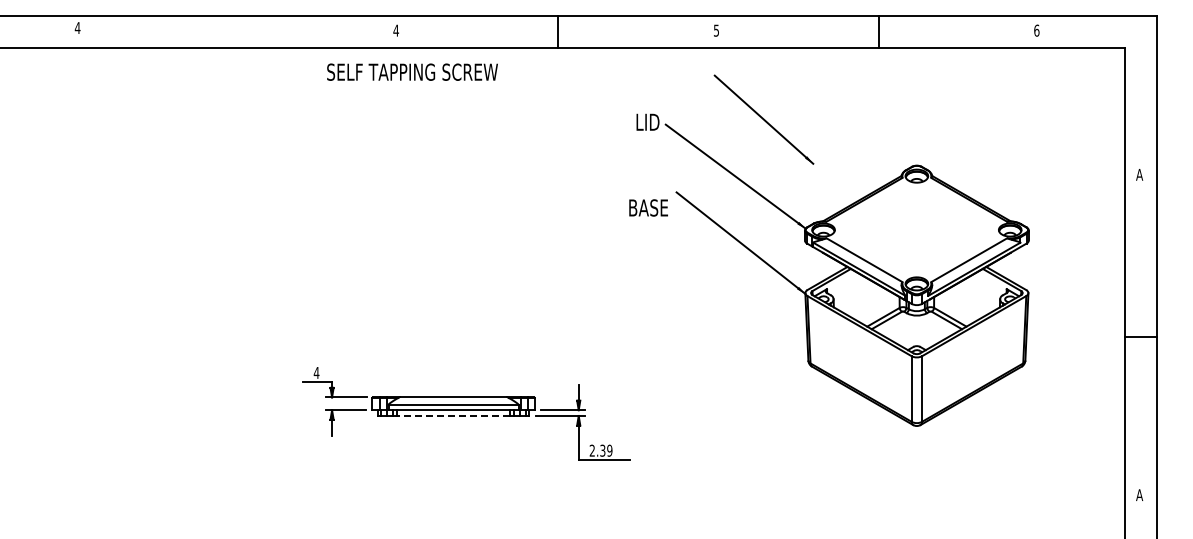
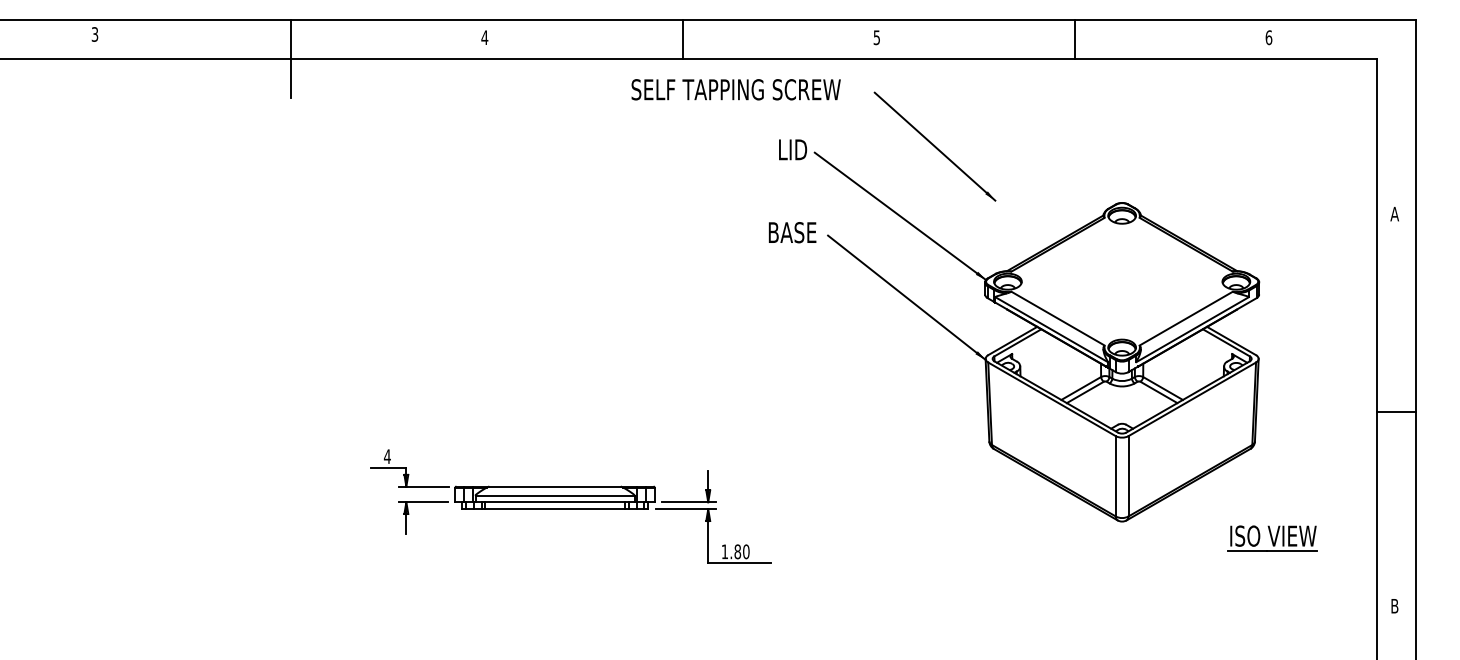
text: (77, 28) -> (94, 35), 4 -> 3
line: (237, 48) -> (290, 59), added
text: (412, 71) -> (736, 88), moved
text: (648, 207) -> (792, 232), moved
line: (453, 416) -> (554, 509), dashed -> solid
part: (1039, 439) -> (1272, 538), added
text: (600, 450) -> (734, 551), 2.39 -> 1.80
text: (1139, 494) -> (1394, 605), A -> B

